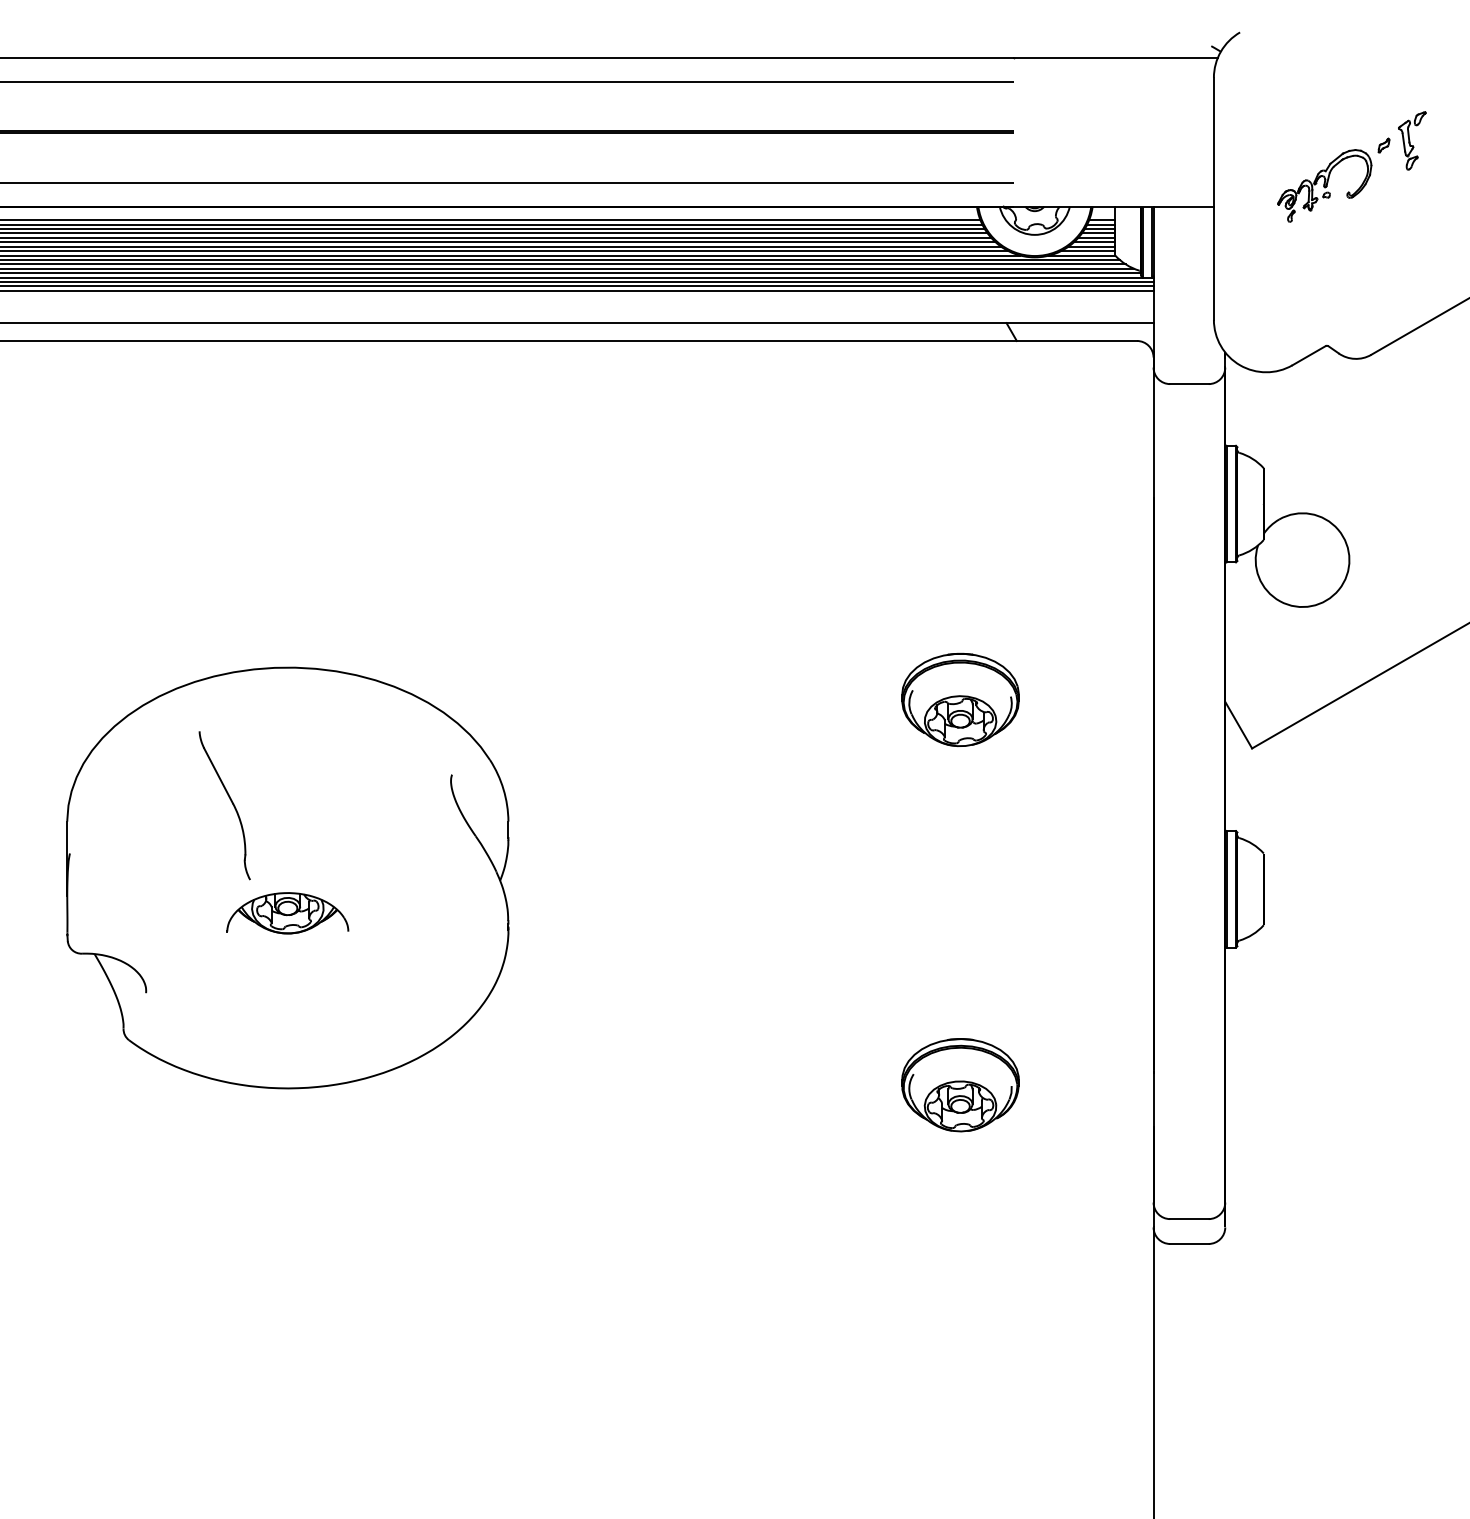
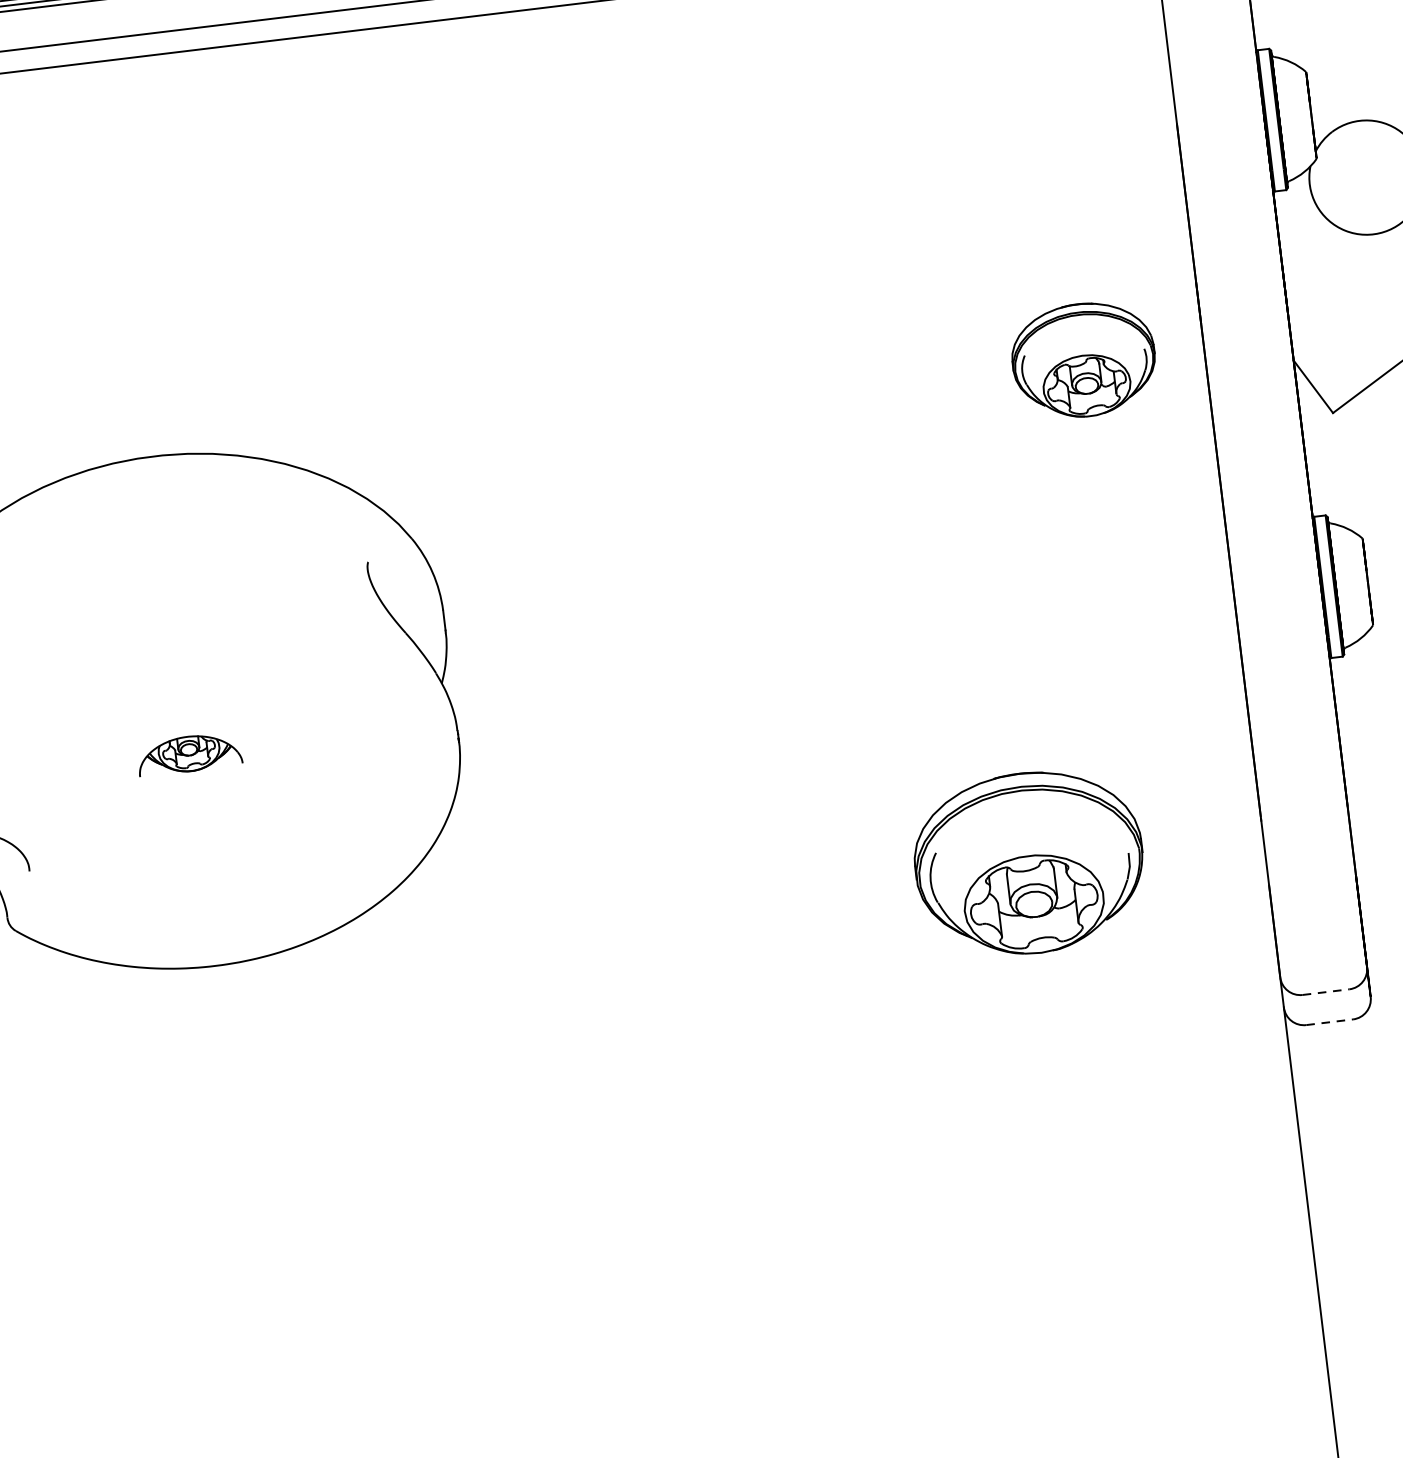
part: (960, 699) -> (1083, 359), moved
part: (230, 801) -> (103, 626), removed
part: (287, 913) -> (189, 754), size x0.7
part: (960, 1085) -> (1029, 863), size x1.6
line: (1189, 1219) -> (1326, 992), solid -> dashed
line: (1189, 1243) -> (1329, 1021), solid -> dashed

